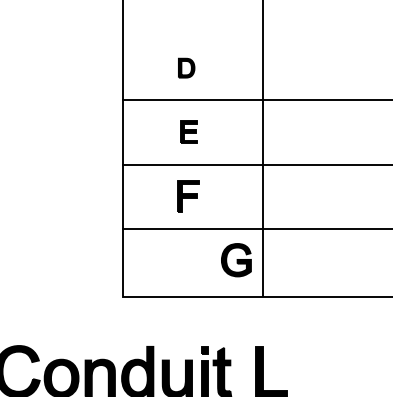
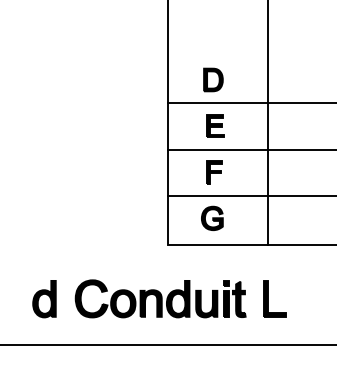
part: (186, 67) -> (213, 79), size x1.67
part: (189, 131) -> (215, 125), size x1.43
part: (236, 258) -> (212, 217), moved

